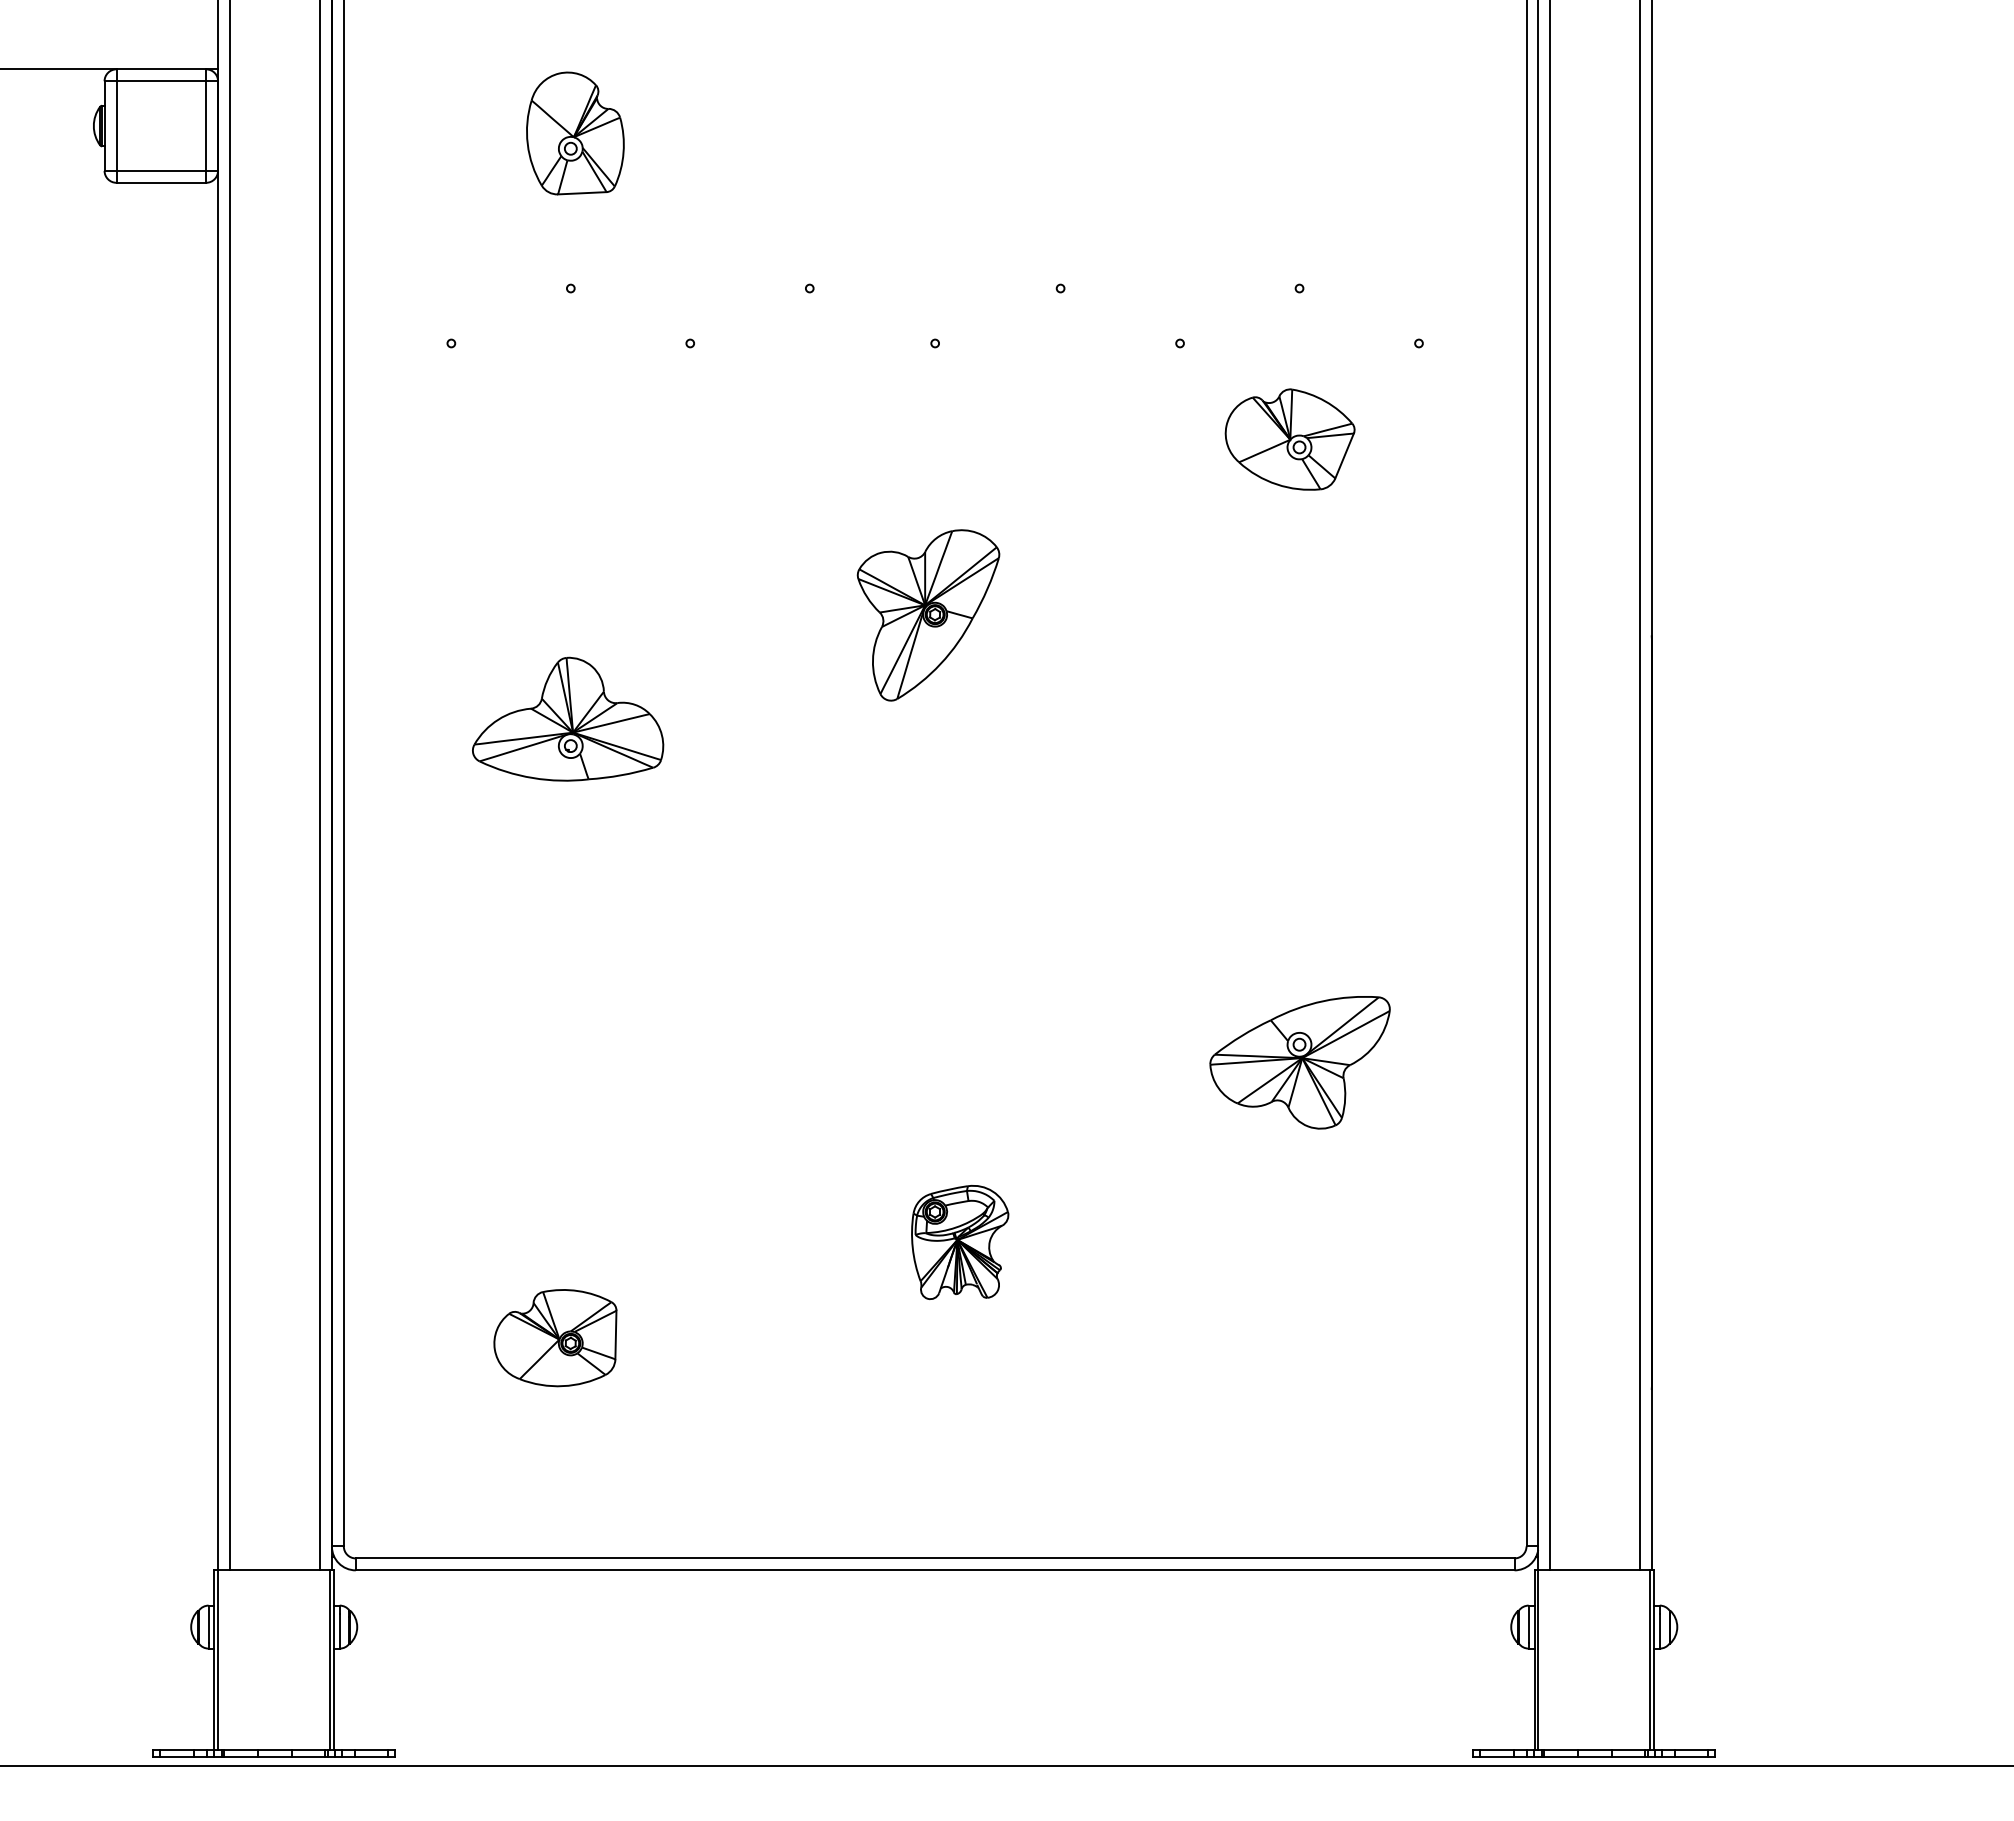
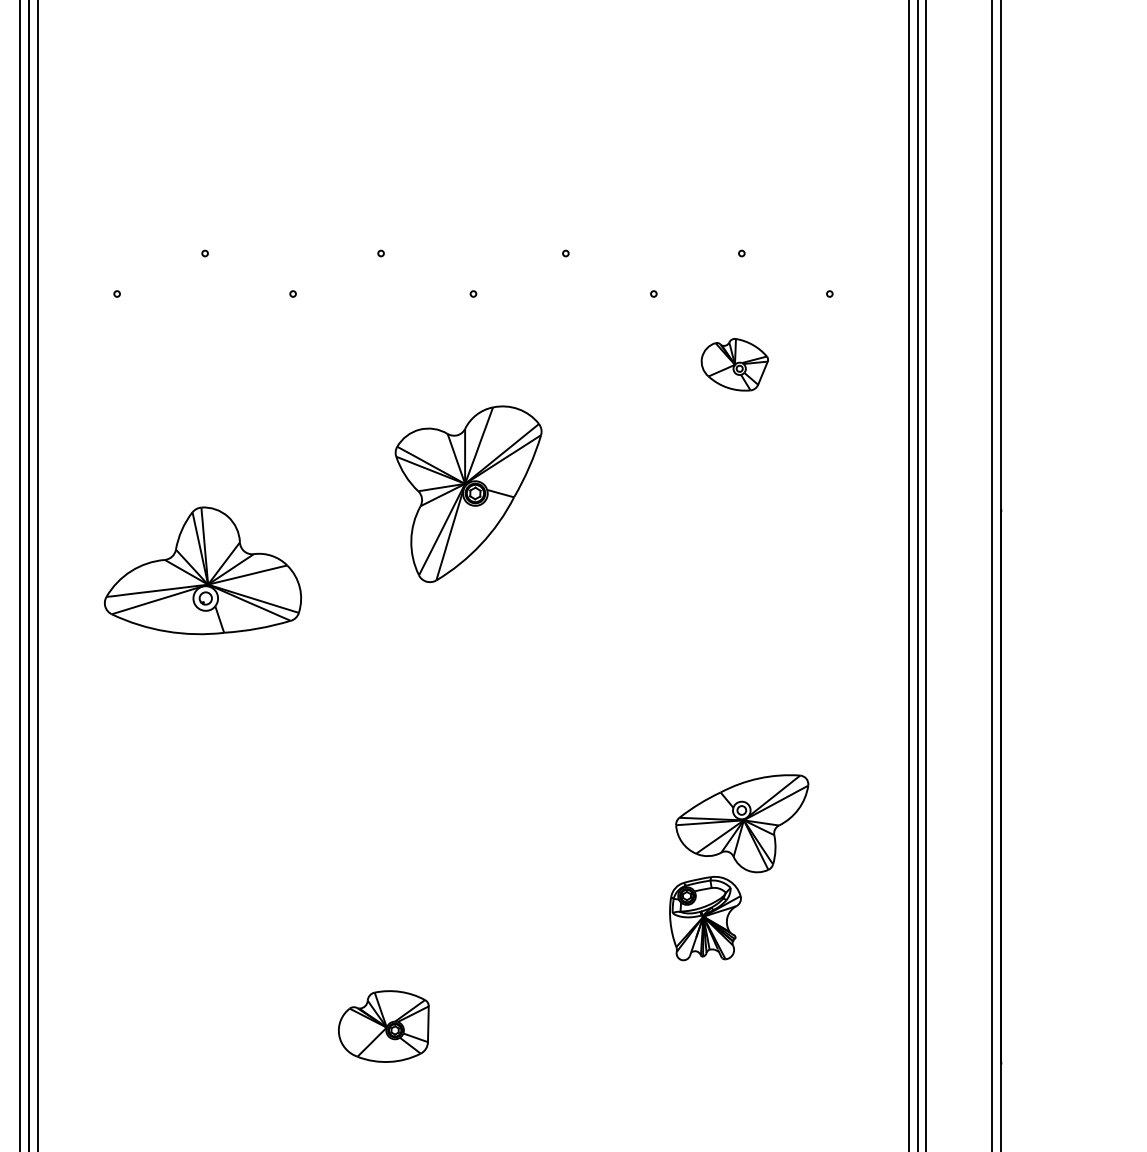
part: (575, 133) -> (208, 139), removed
part: (1289, 439) -> (734, 364), size x0.7
part: (928, 615) -> (468, 494), size x1.4
part: (568, 718) -> (203, 570), size x1.4
part: (960, 1242) -> (705, 918), moved
part: (555, 1338) -> (383, 1026), moved

